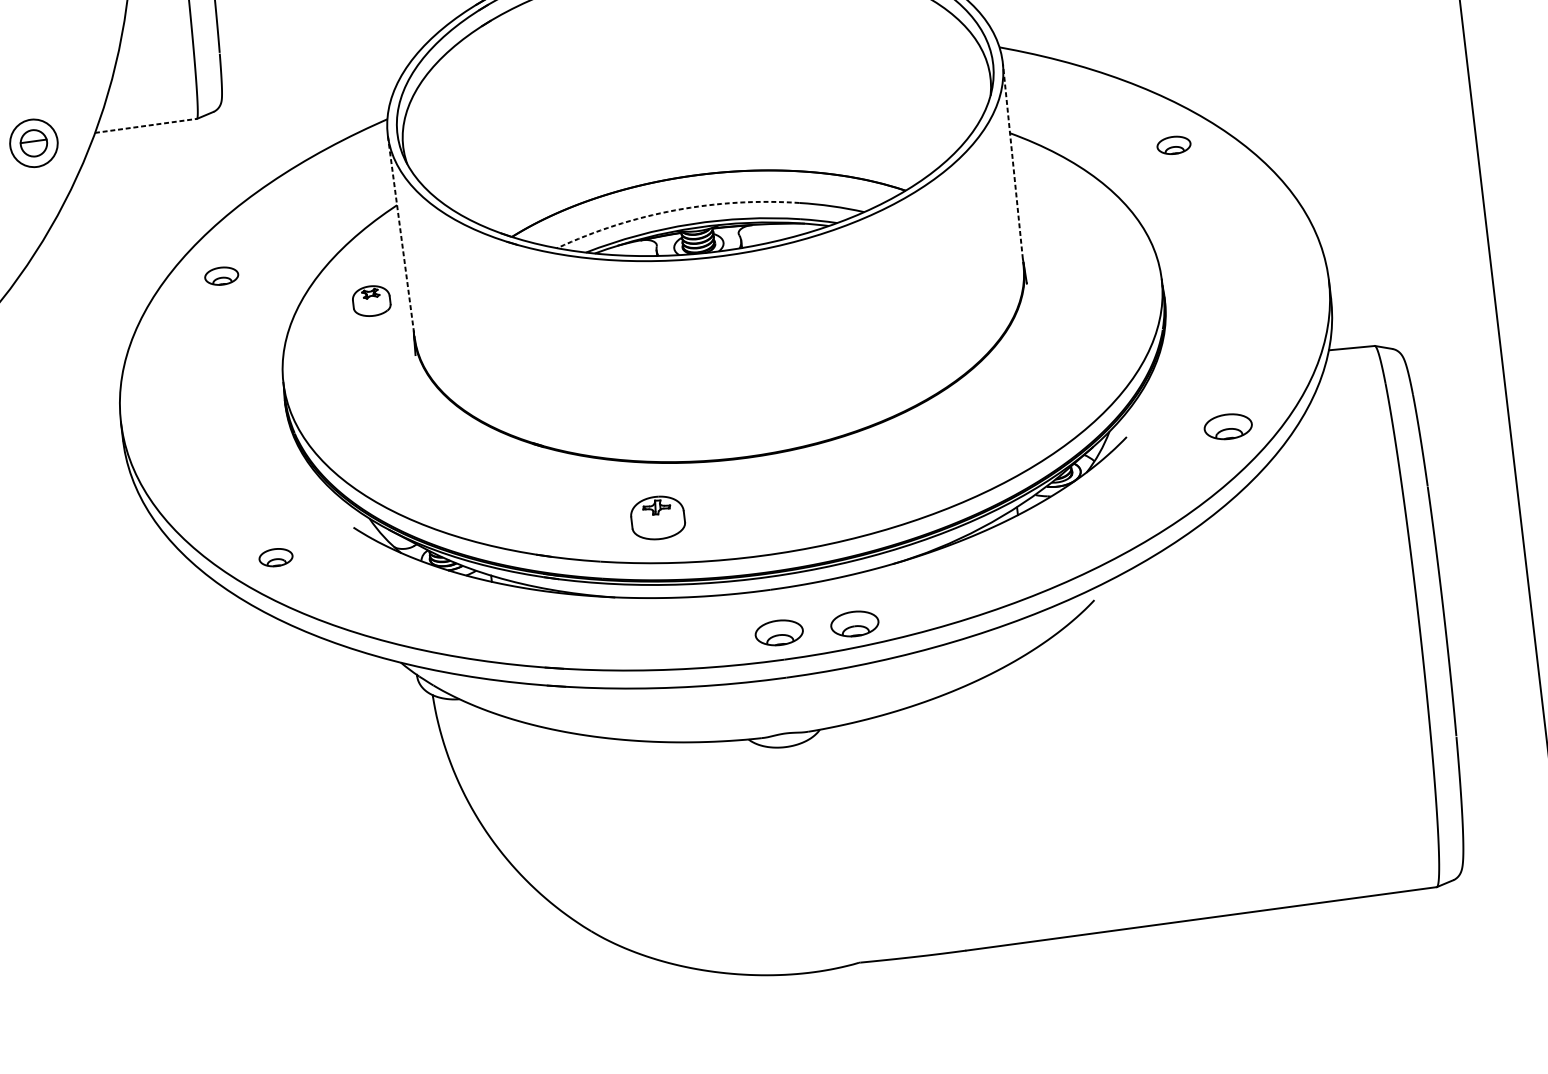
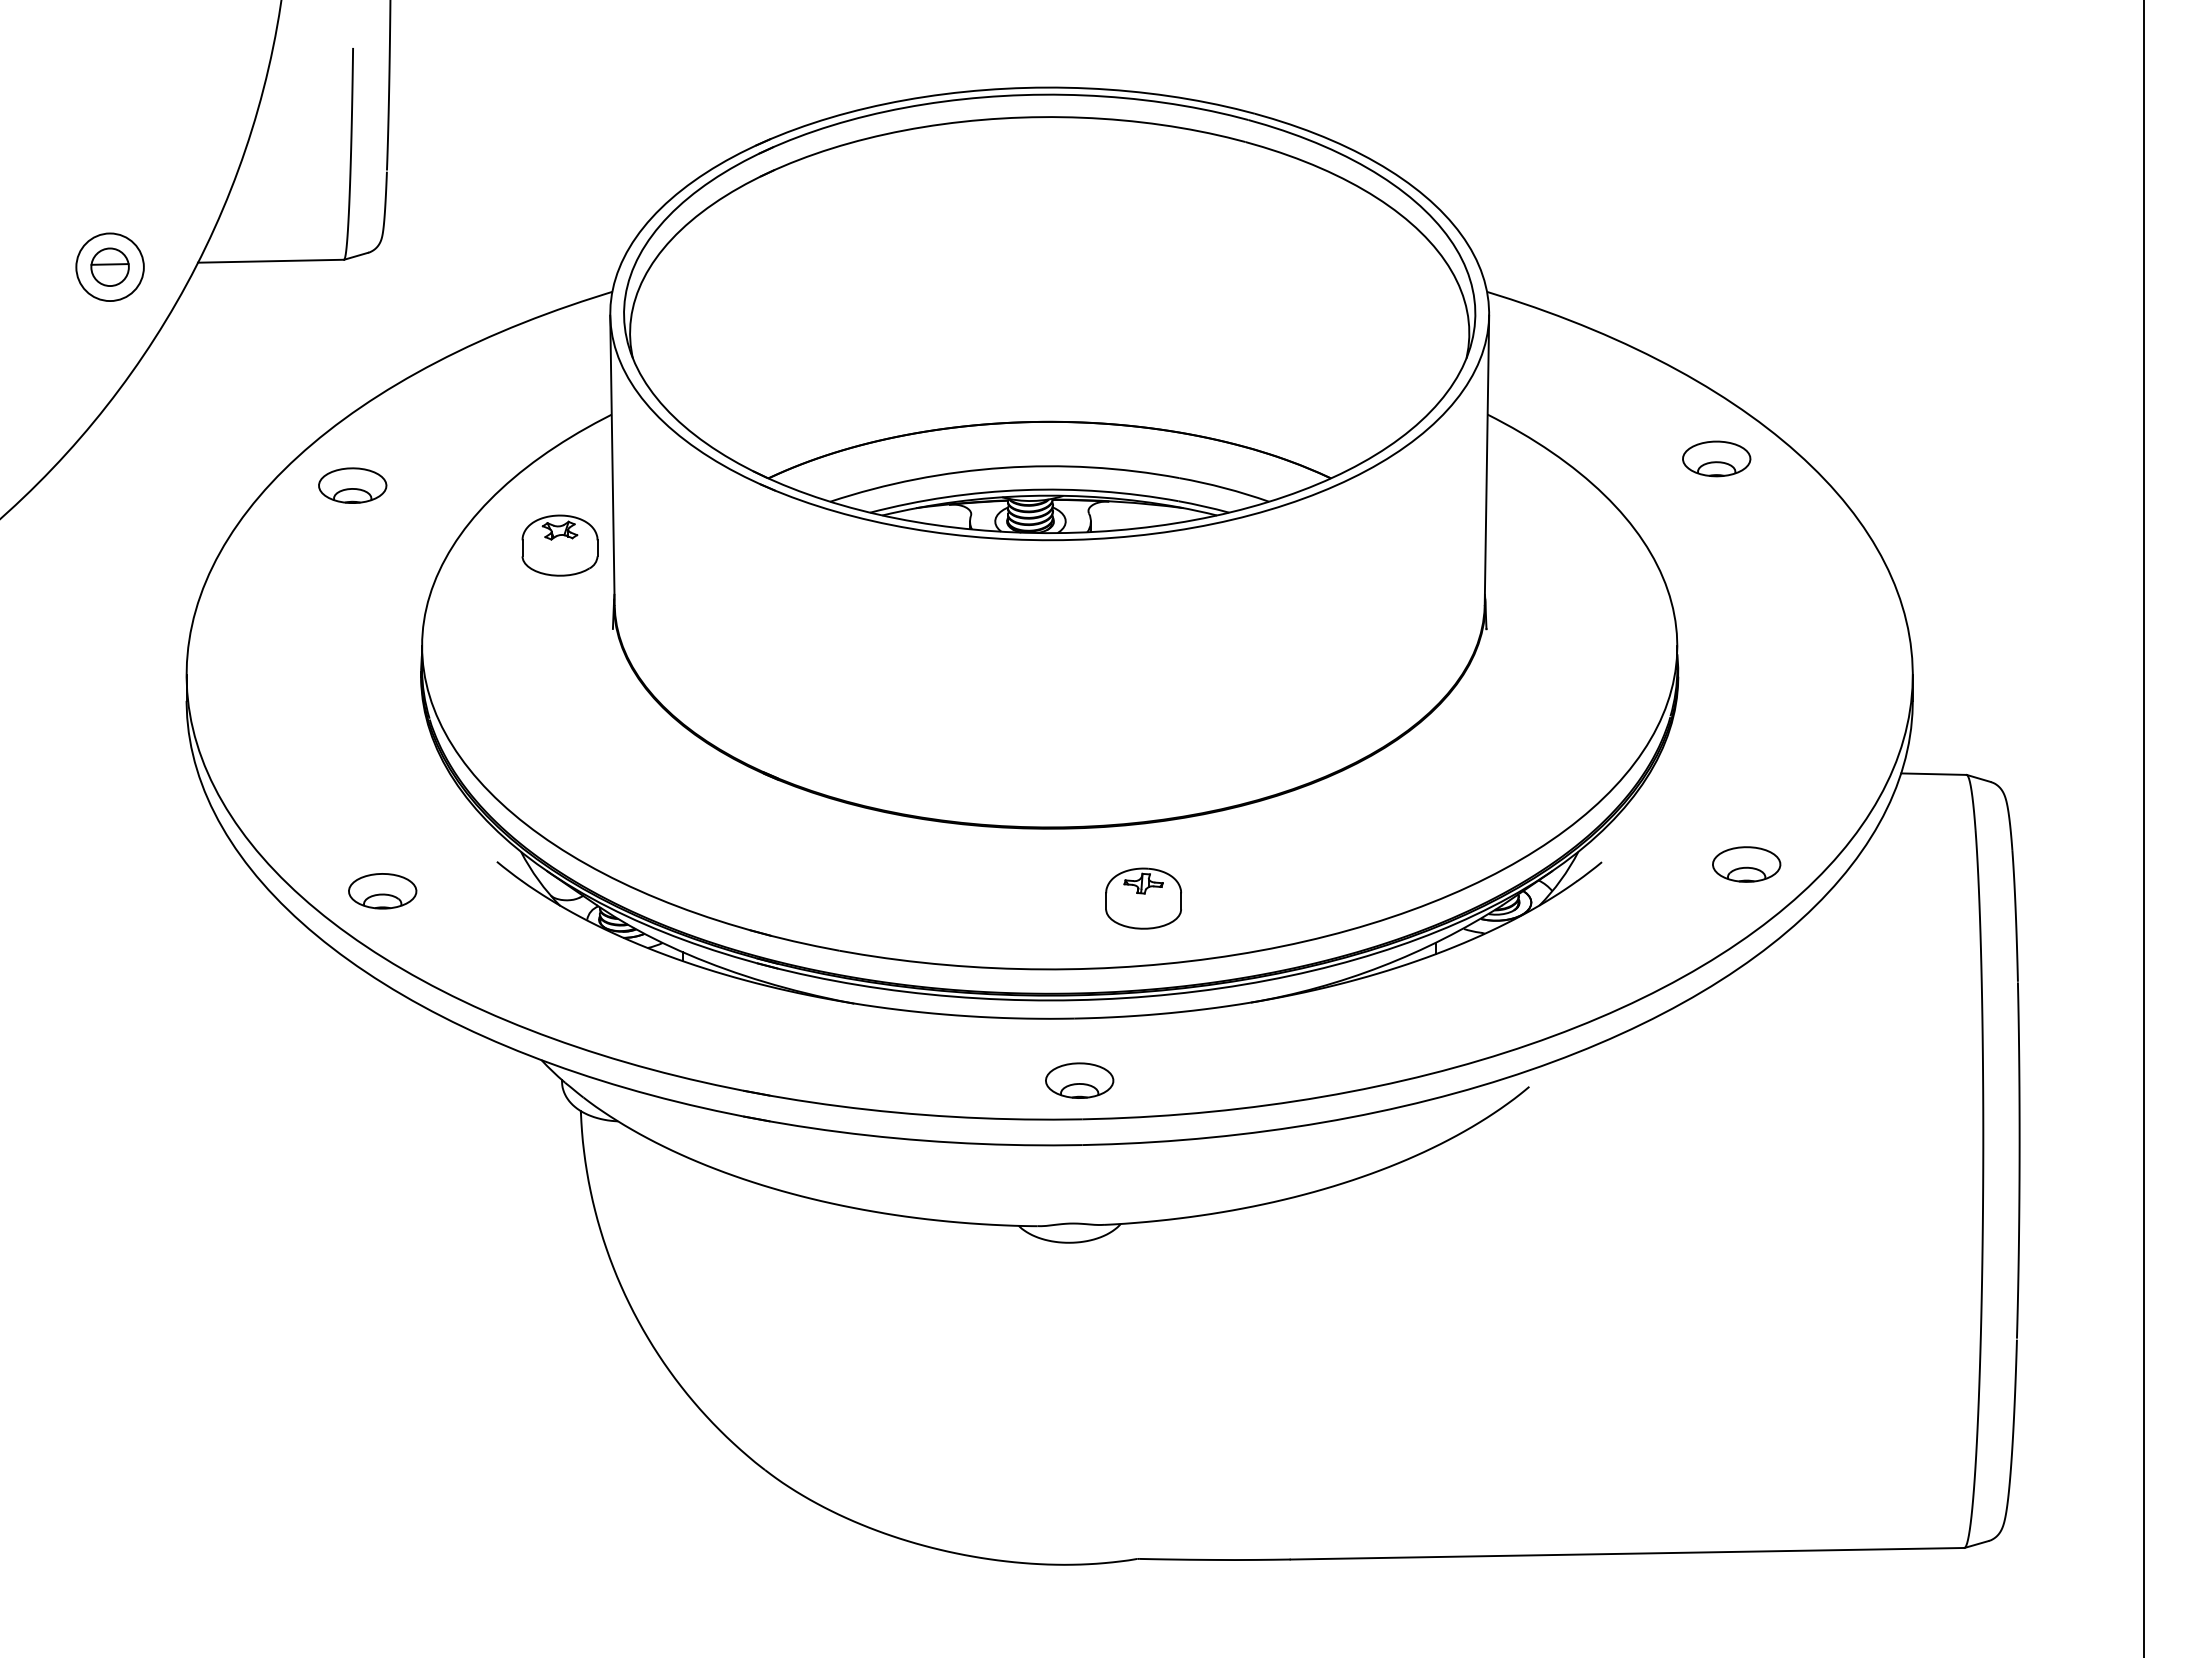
line: (146, 126) -> (271, 261), dashed -> solid
part: (1173, 145) -> (1716, 458), size x1.43
line: (1012, 165) -> (1486, 460), dashed -> solid
arc: (675, 210) -> (1003, 467), dashed -> solid
line: (401, 237) -> (612, 460), dashed -> solid
part: (221, 276) -> (352, 485), size x1.43
part: (371, 301) -> (559, 545), size x1.43
part: (657, 517) -> (1143, 898), moved
part: (275, 557) -> (382, 891), size x1.43
part: (854, 623) -> (1187, 1080), removed

